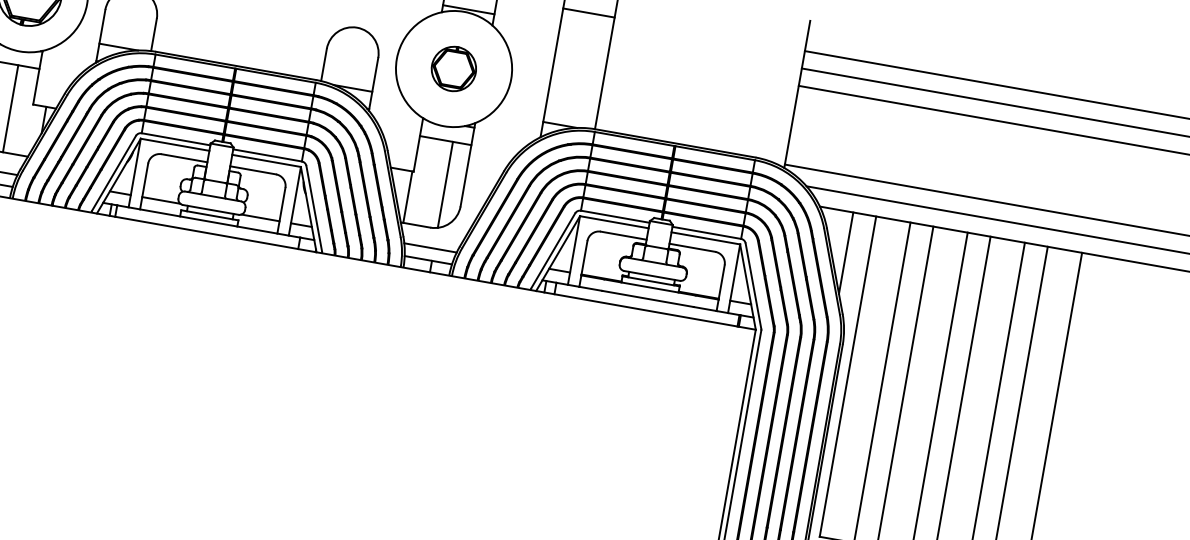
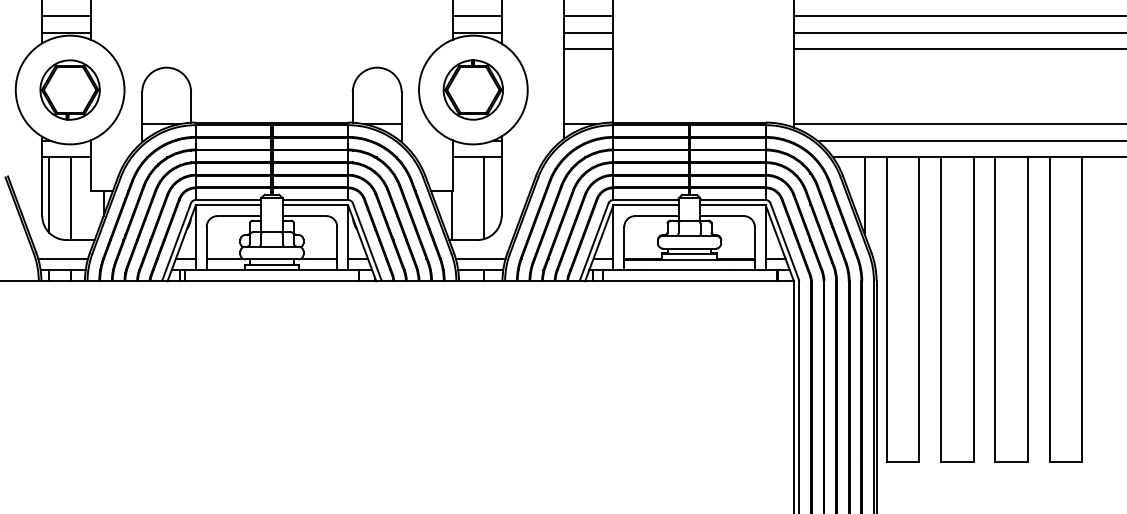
line: (585, 29) -> (588, 32), added
line: (582, 47) -> (588, 49), added
part: (453, 68) -> (472, 89), size x1.43

